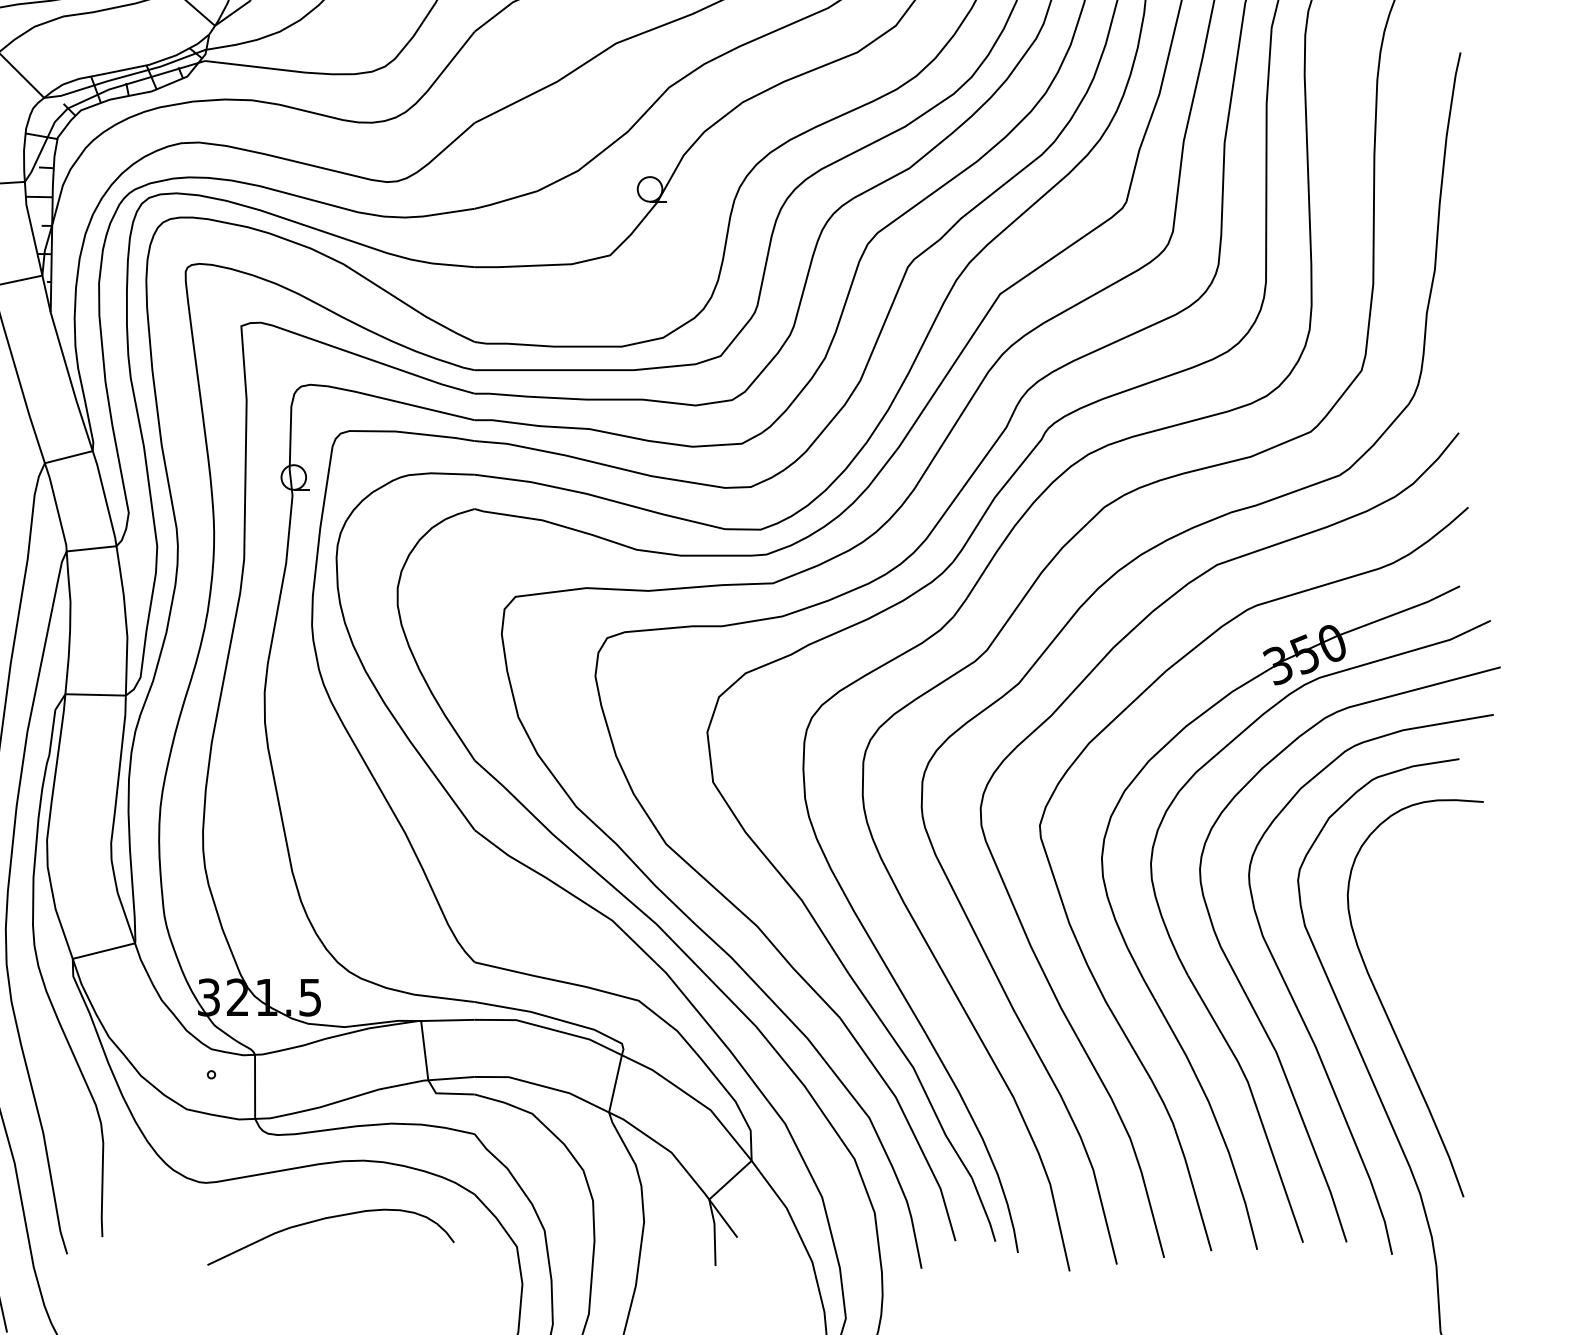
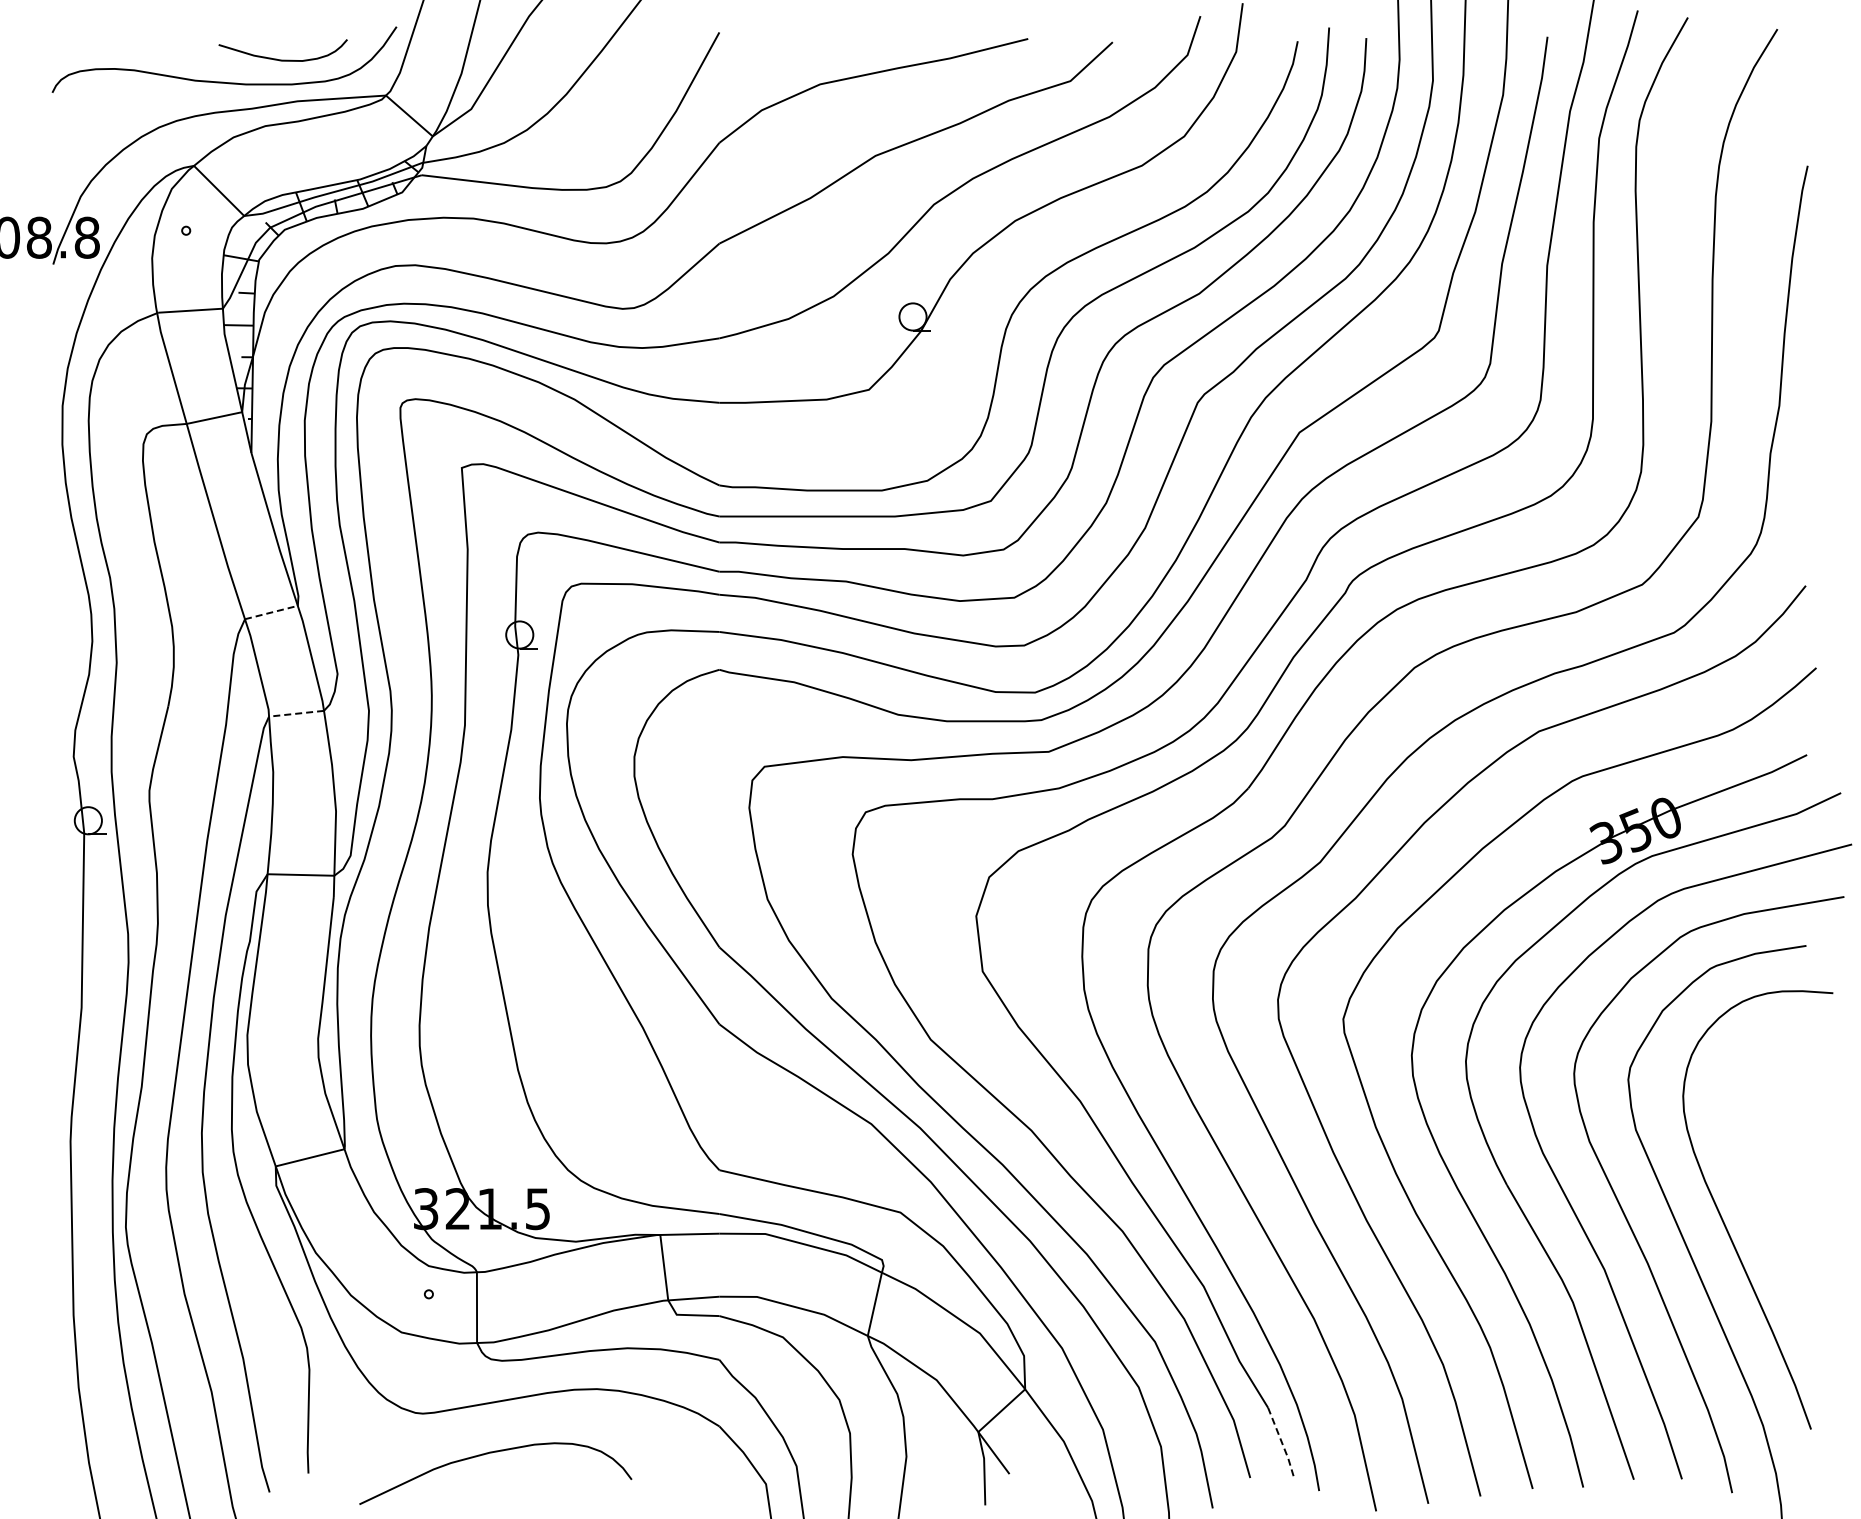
line: (68, 457) -> (271, 612), solid -> dashed
line: (91, 548) -> (296, 713), solid -> dashed
line: (984, 1209) -> (1282, 1443), solid -> dashed
curve: (328, 1218) -> (492, 1453), moved

